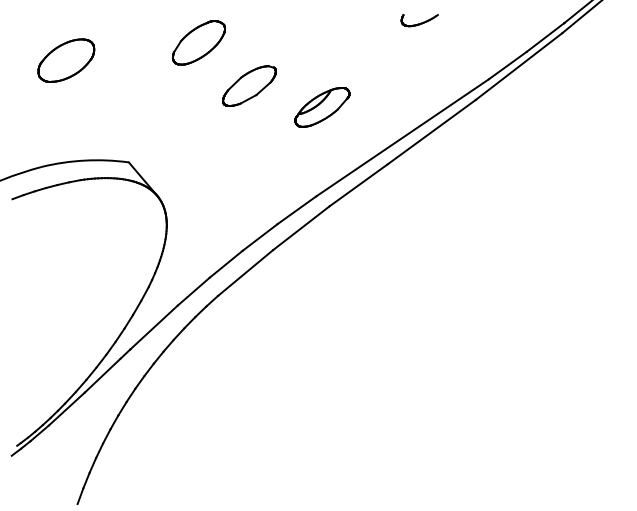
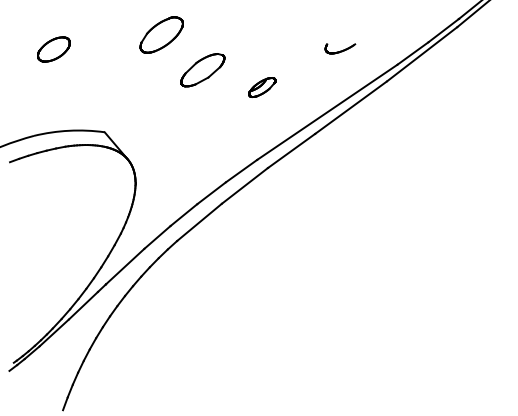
part: (419, 20) -> (340, 48), moved
part: (65, 60) -> (53, 49), size x0.7
part: (322, 107) -> (262, 87), size x0.6

